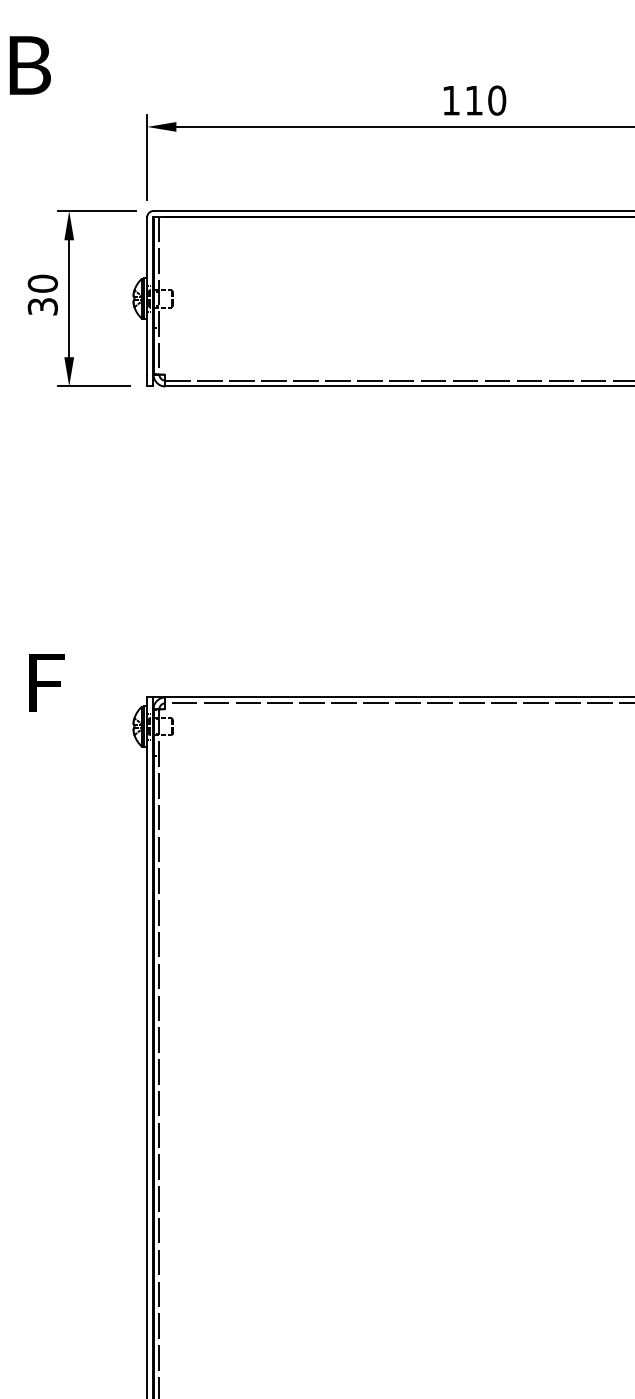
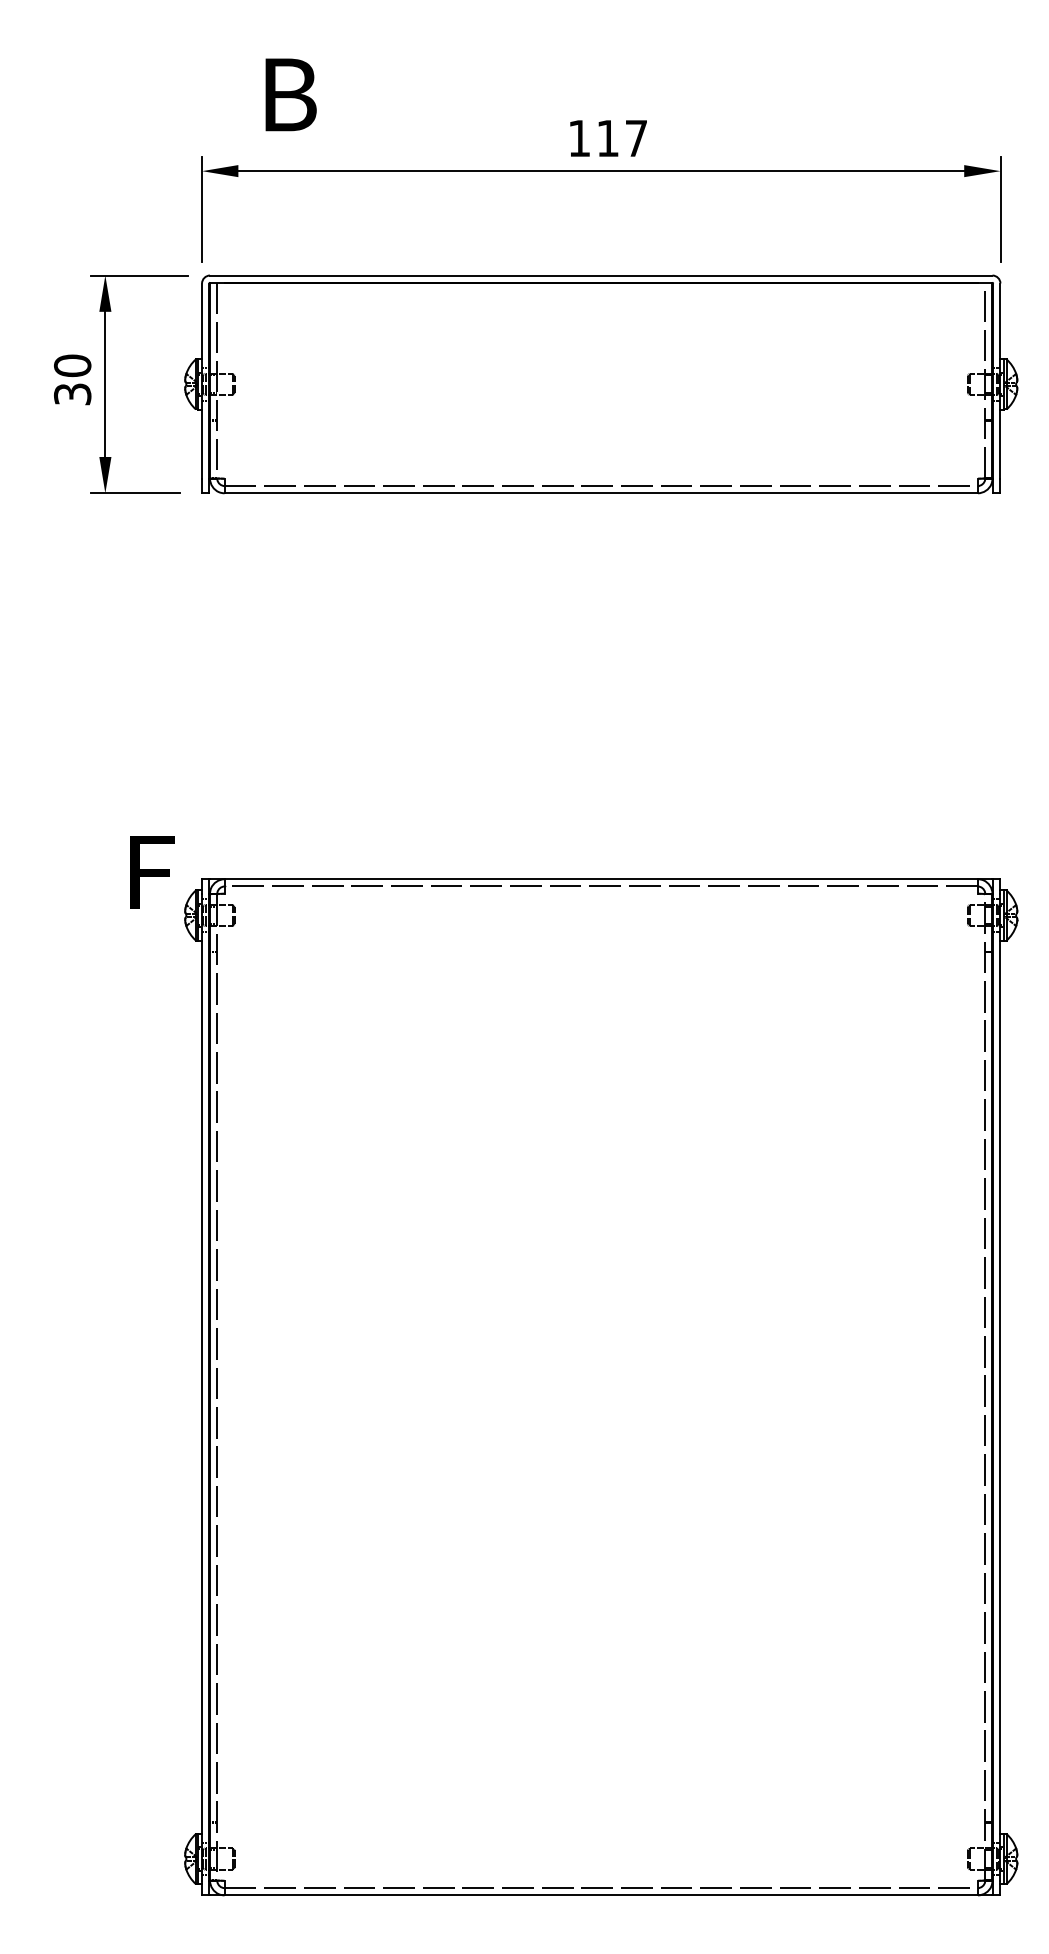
text: (29, 65) -> (290, 94), moved
text: (497, 100) -> (636, 138), 110 -> 117
text: (46, 683) -> (152, 872), moved

